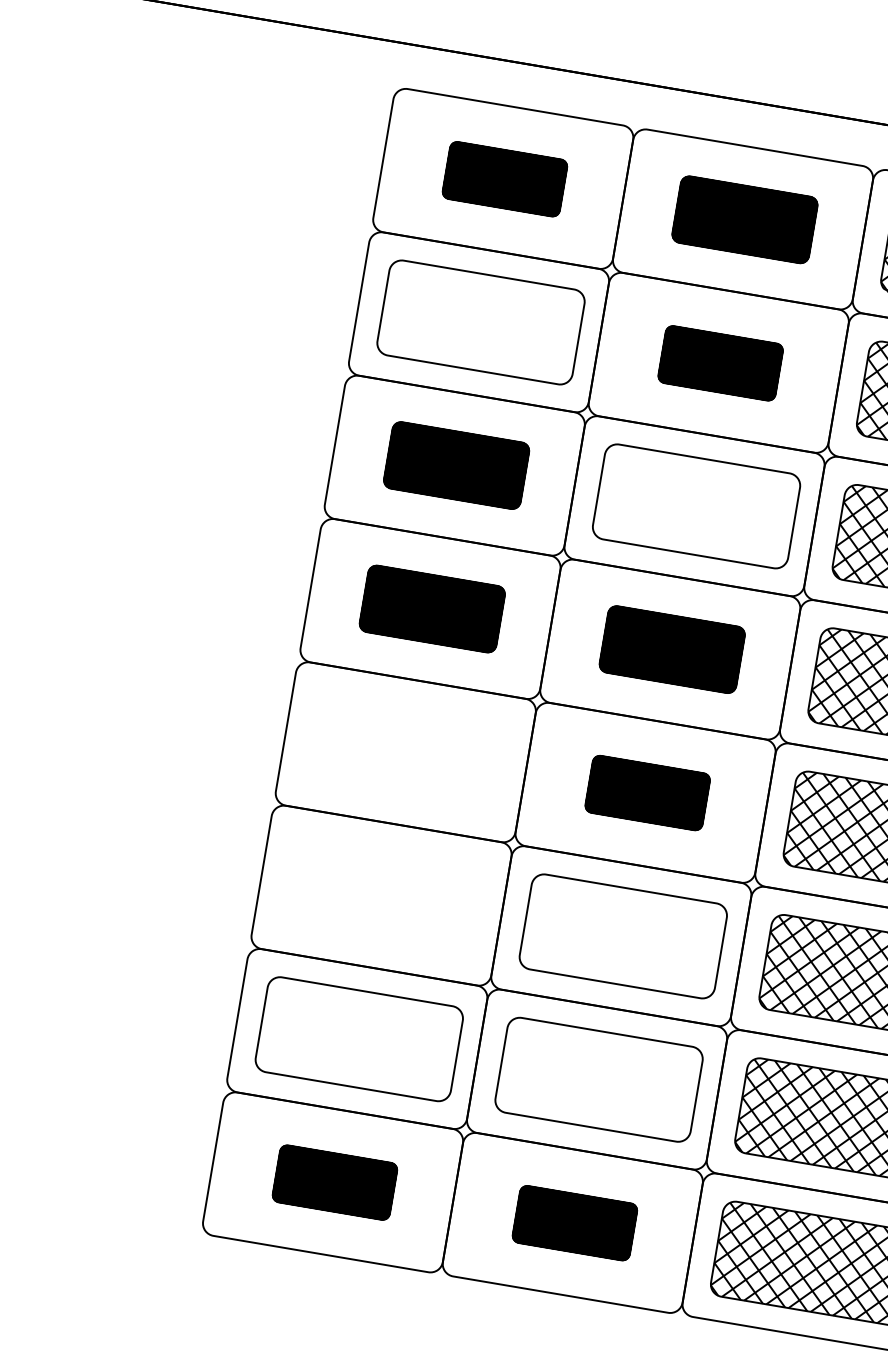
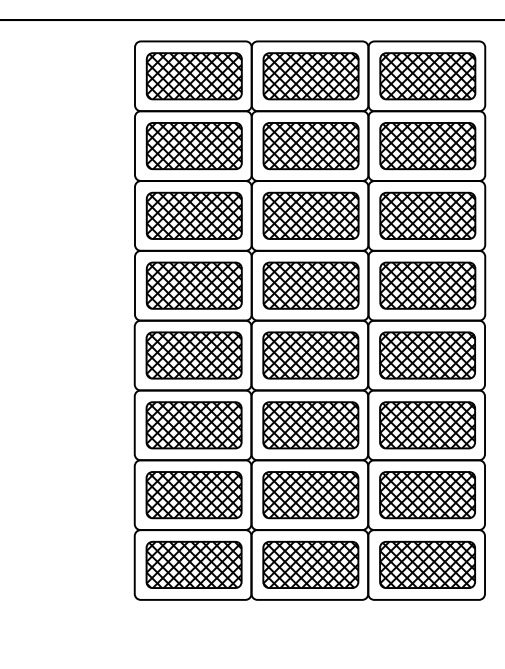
part: (503, 179) -> (193, 76), size x1.67
part: (743, 219) -> (310, 76), size x1.43
hatch: (479, 321) -> (193, 145), added
part: (719, 363) -> (310, 146), size x1.67
part: (455, 464) -> (193, 215), size x1.43
hatch: (695, 505) -> (310, 215), added
part: (430, 608) -> (193, 285), size x1.43
part: (671, 649) -> (310, 285), size x1.43
part: (406, 752) -> (193, 355), added
part: (646, 792) -> (310, 355), size x1.67
part: (382, 896) -> (193, 425), added
hatch: (622, 936) -> (310, 425), added
hatch: (357, 1039) -> (193, 495), added
hatch: (598, 1080) -> (310, 495), added
part: (334, 1181) -> (193, 564), size x1.67
part: (574, 1222) -> (310, 564), size x1.67

